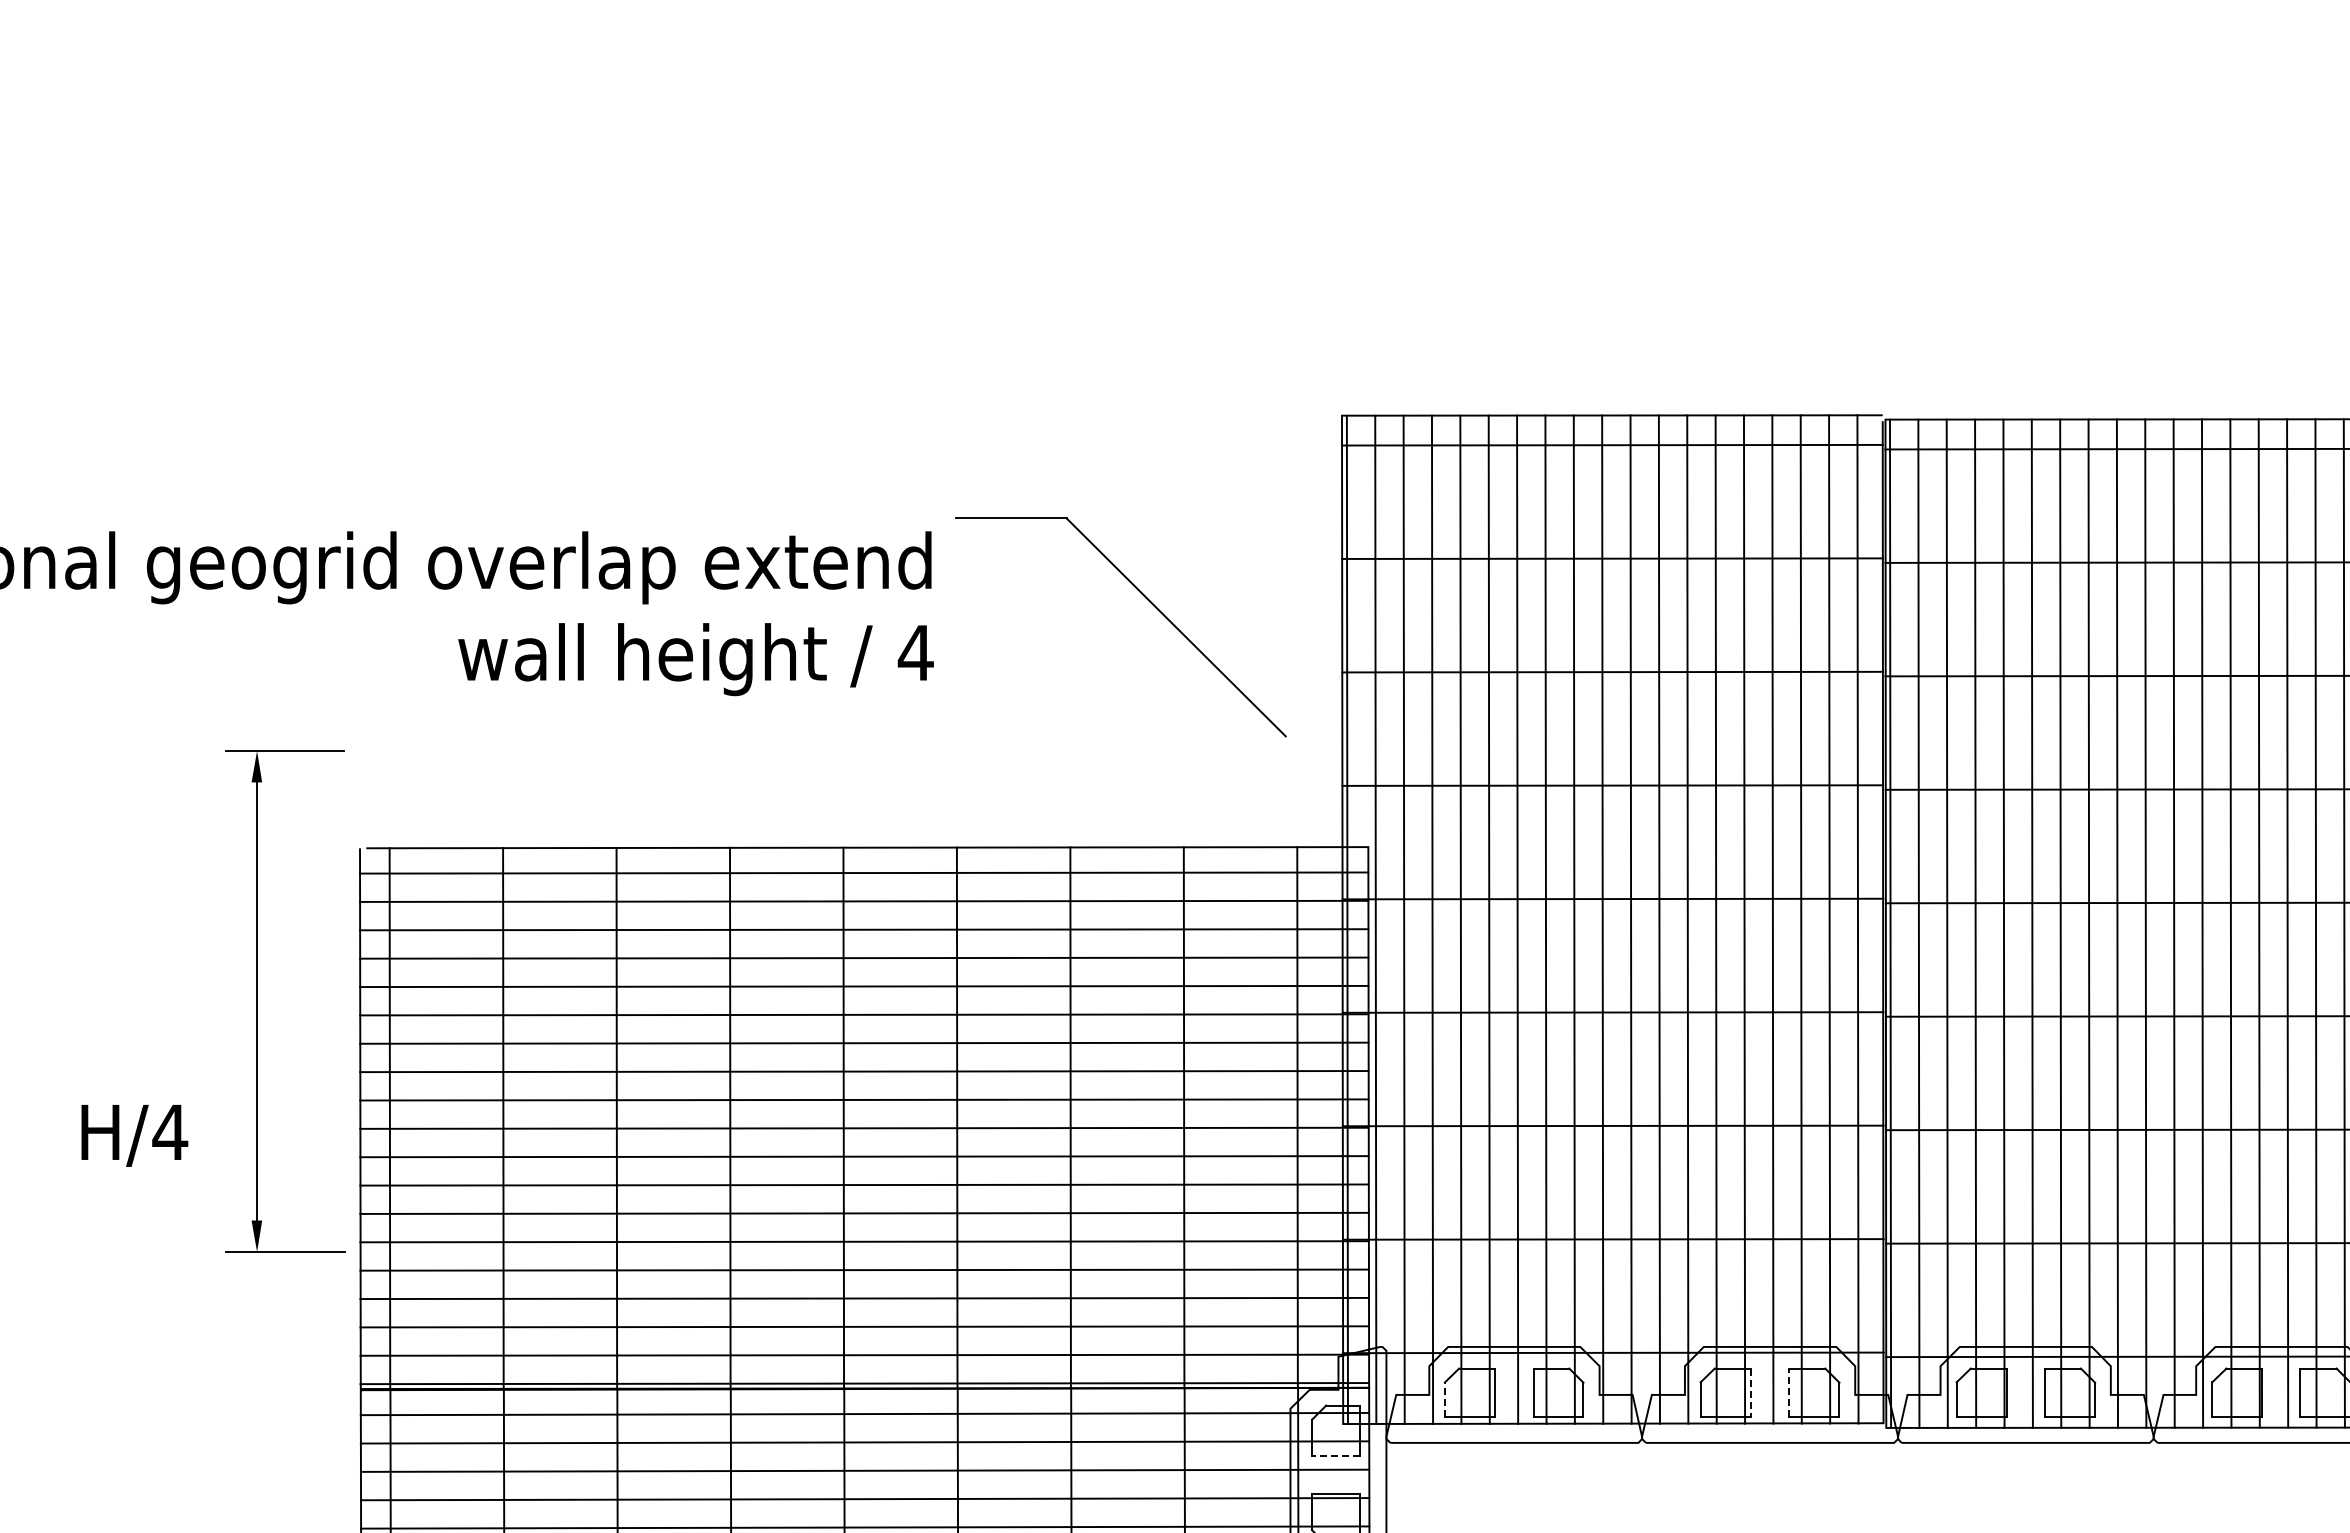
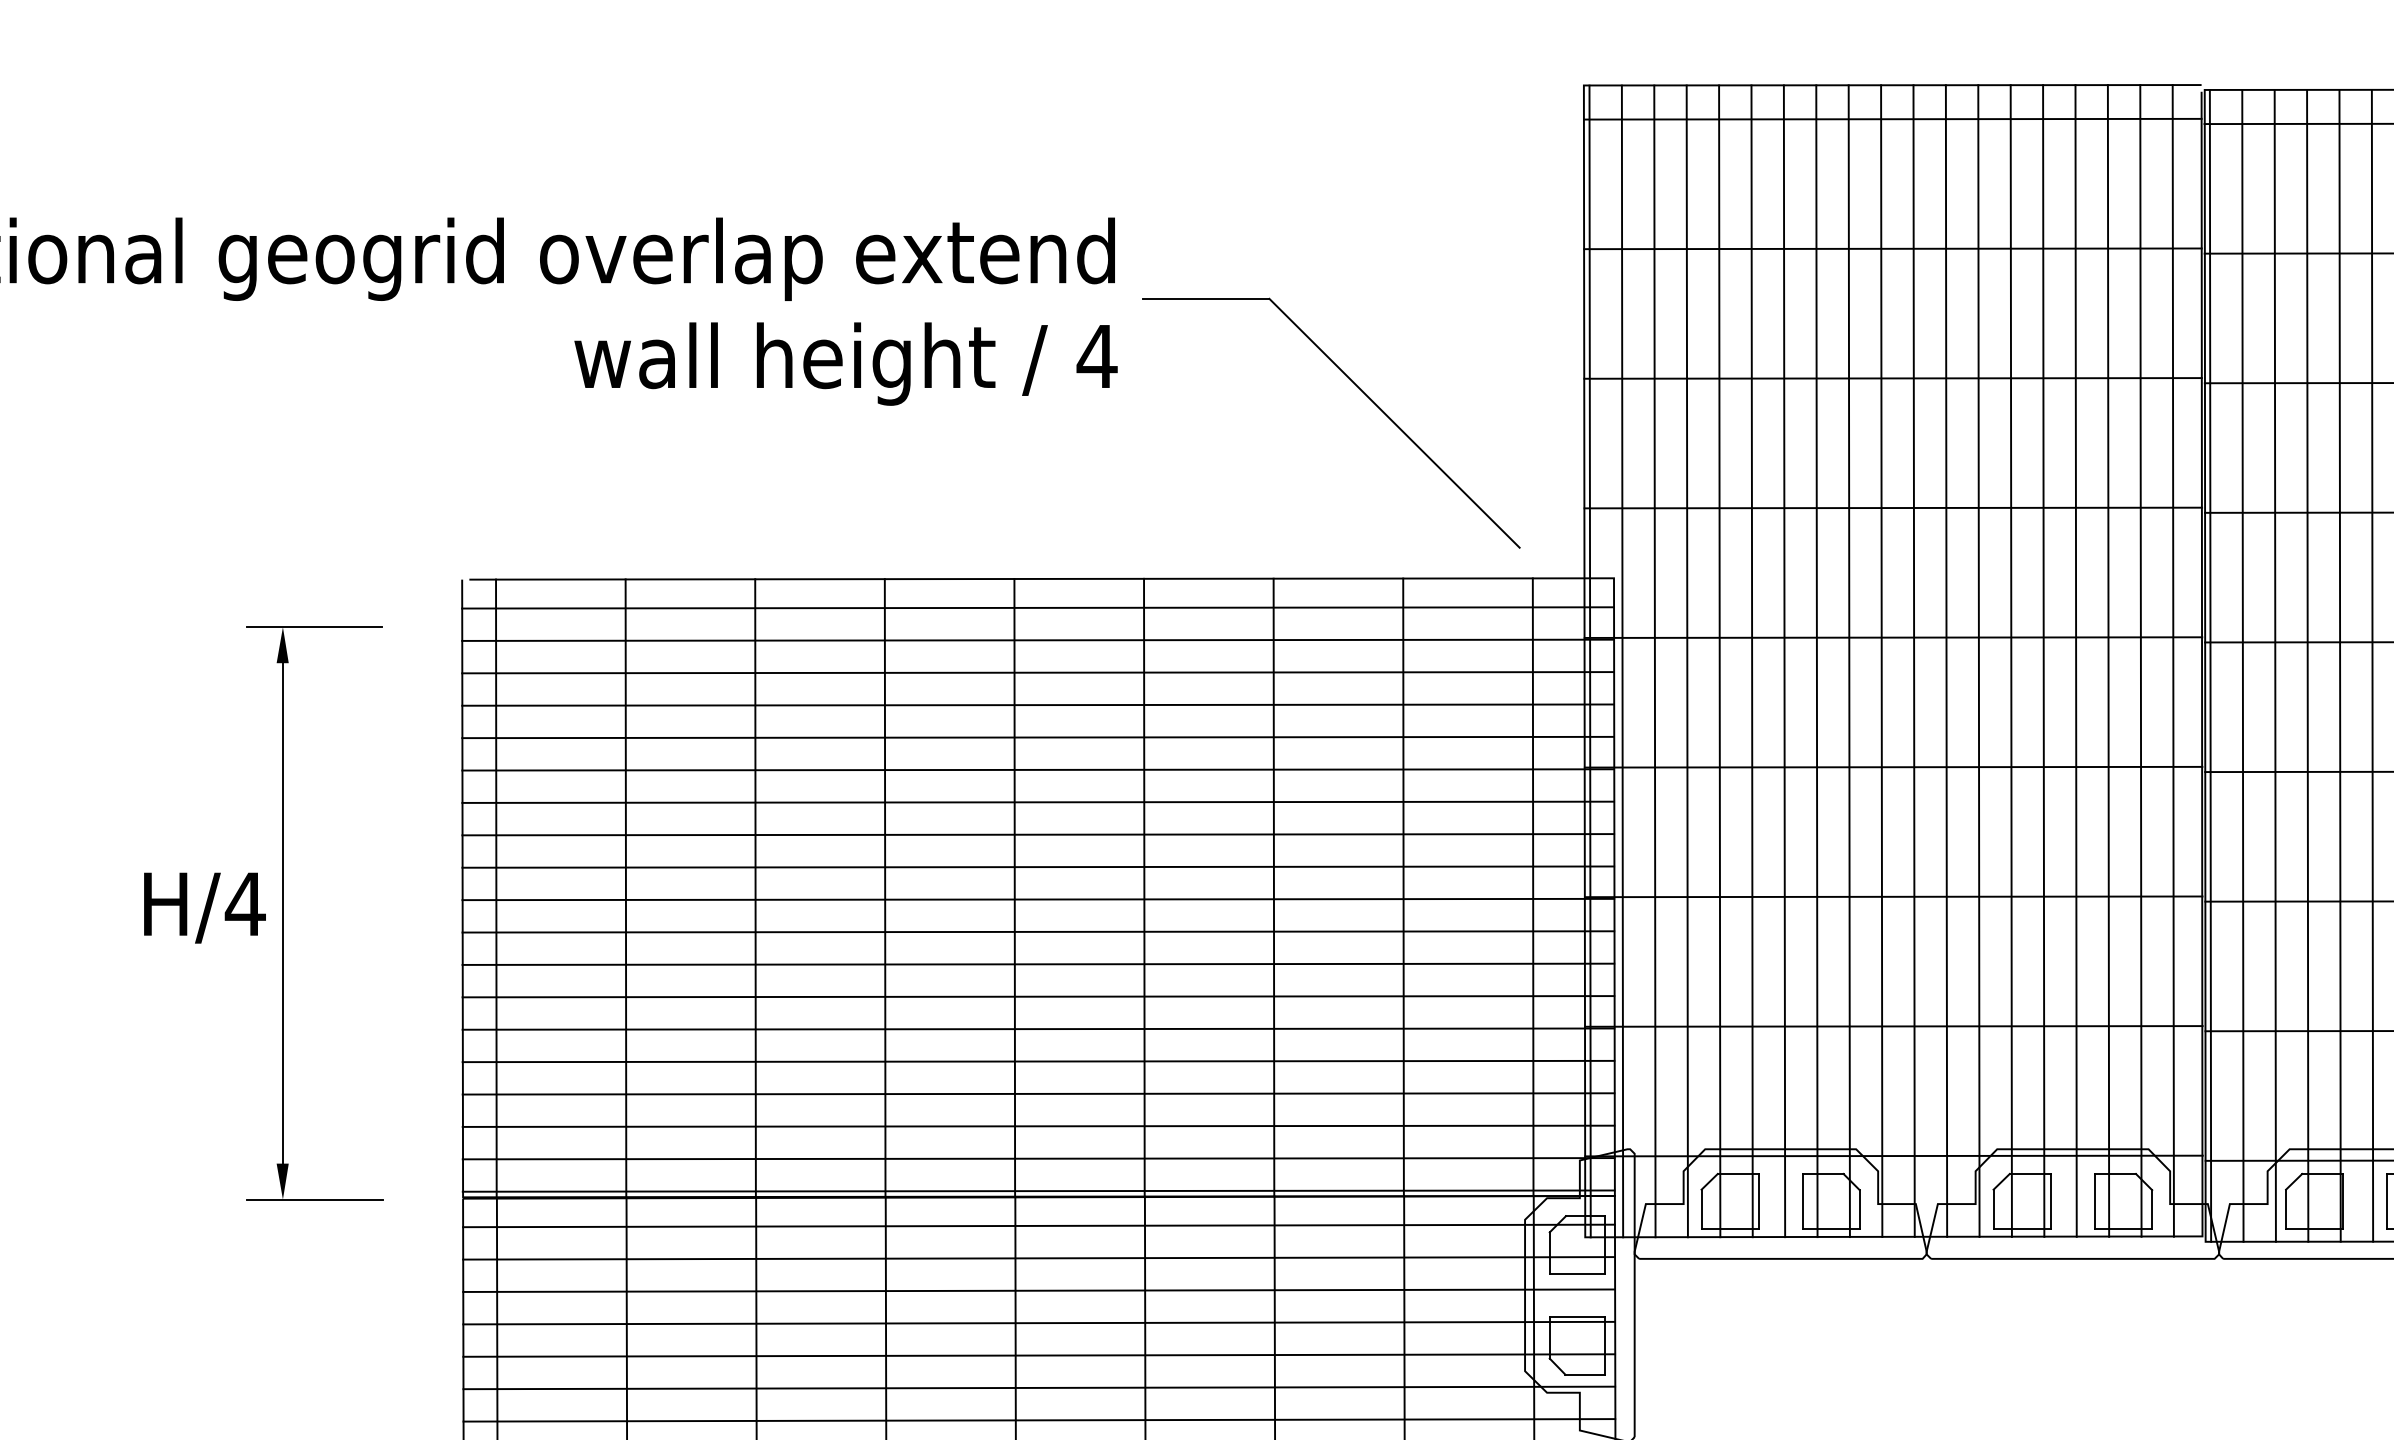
part: (1147, 600) -> (1361, 392), moved
part: (257, 1001) -> (283, 913), moved
line: (1750, 1392) -> (2050, 1201), dashed -> solid
line: (1789, 1392) -> (2095, 1201), dashed -> solid
line: (1445, 1398) -> (1702, 1208), dashed -> solid
line: (1336, 1455) -> (1577, 1273), dashed -> solid

